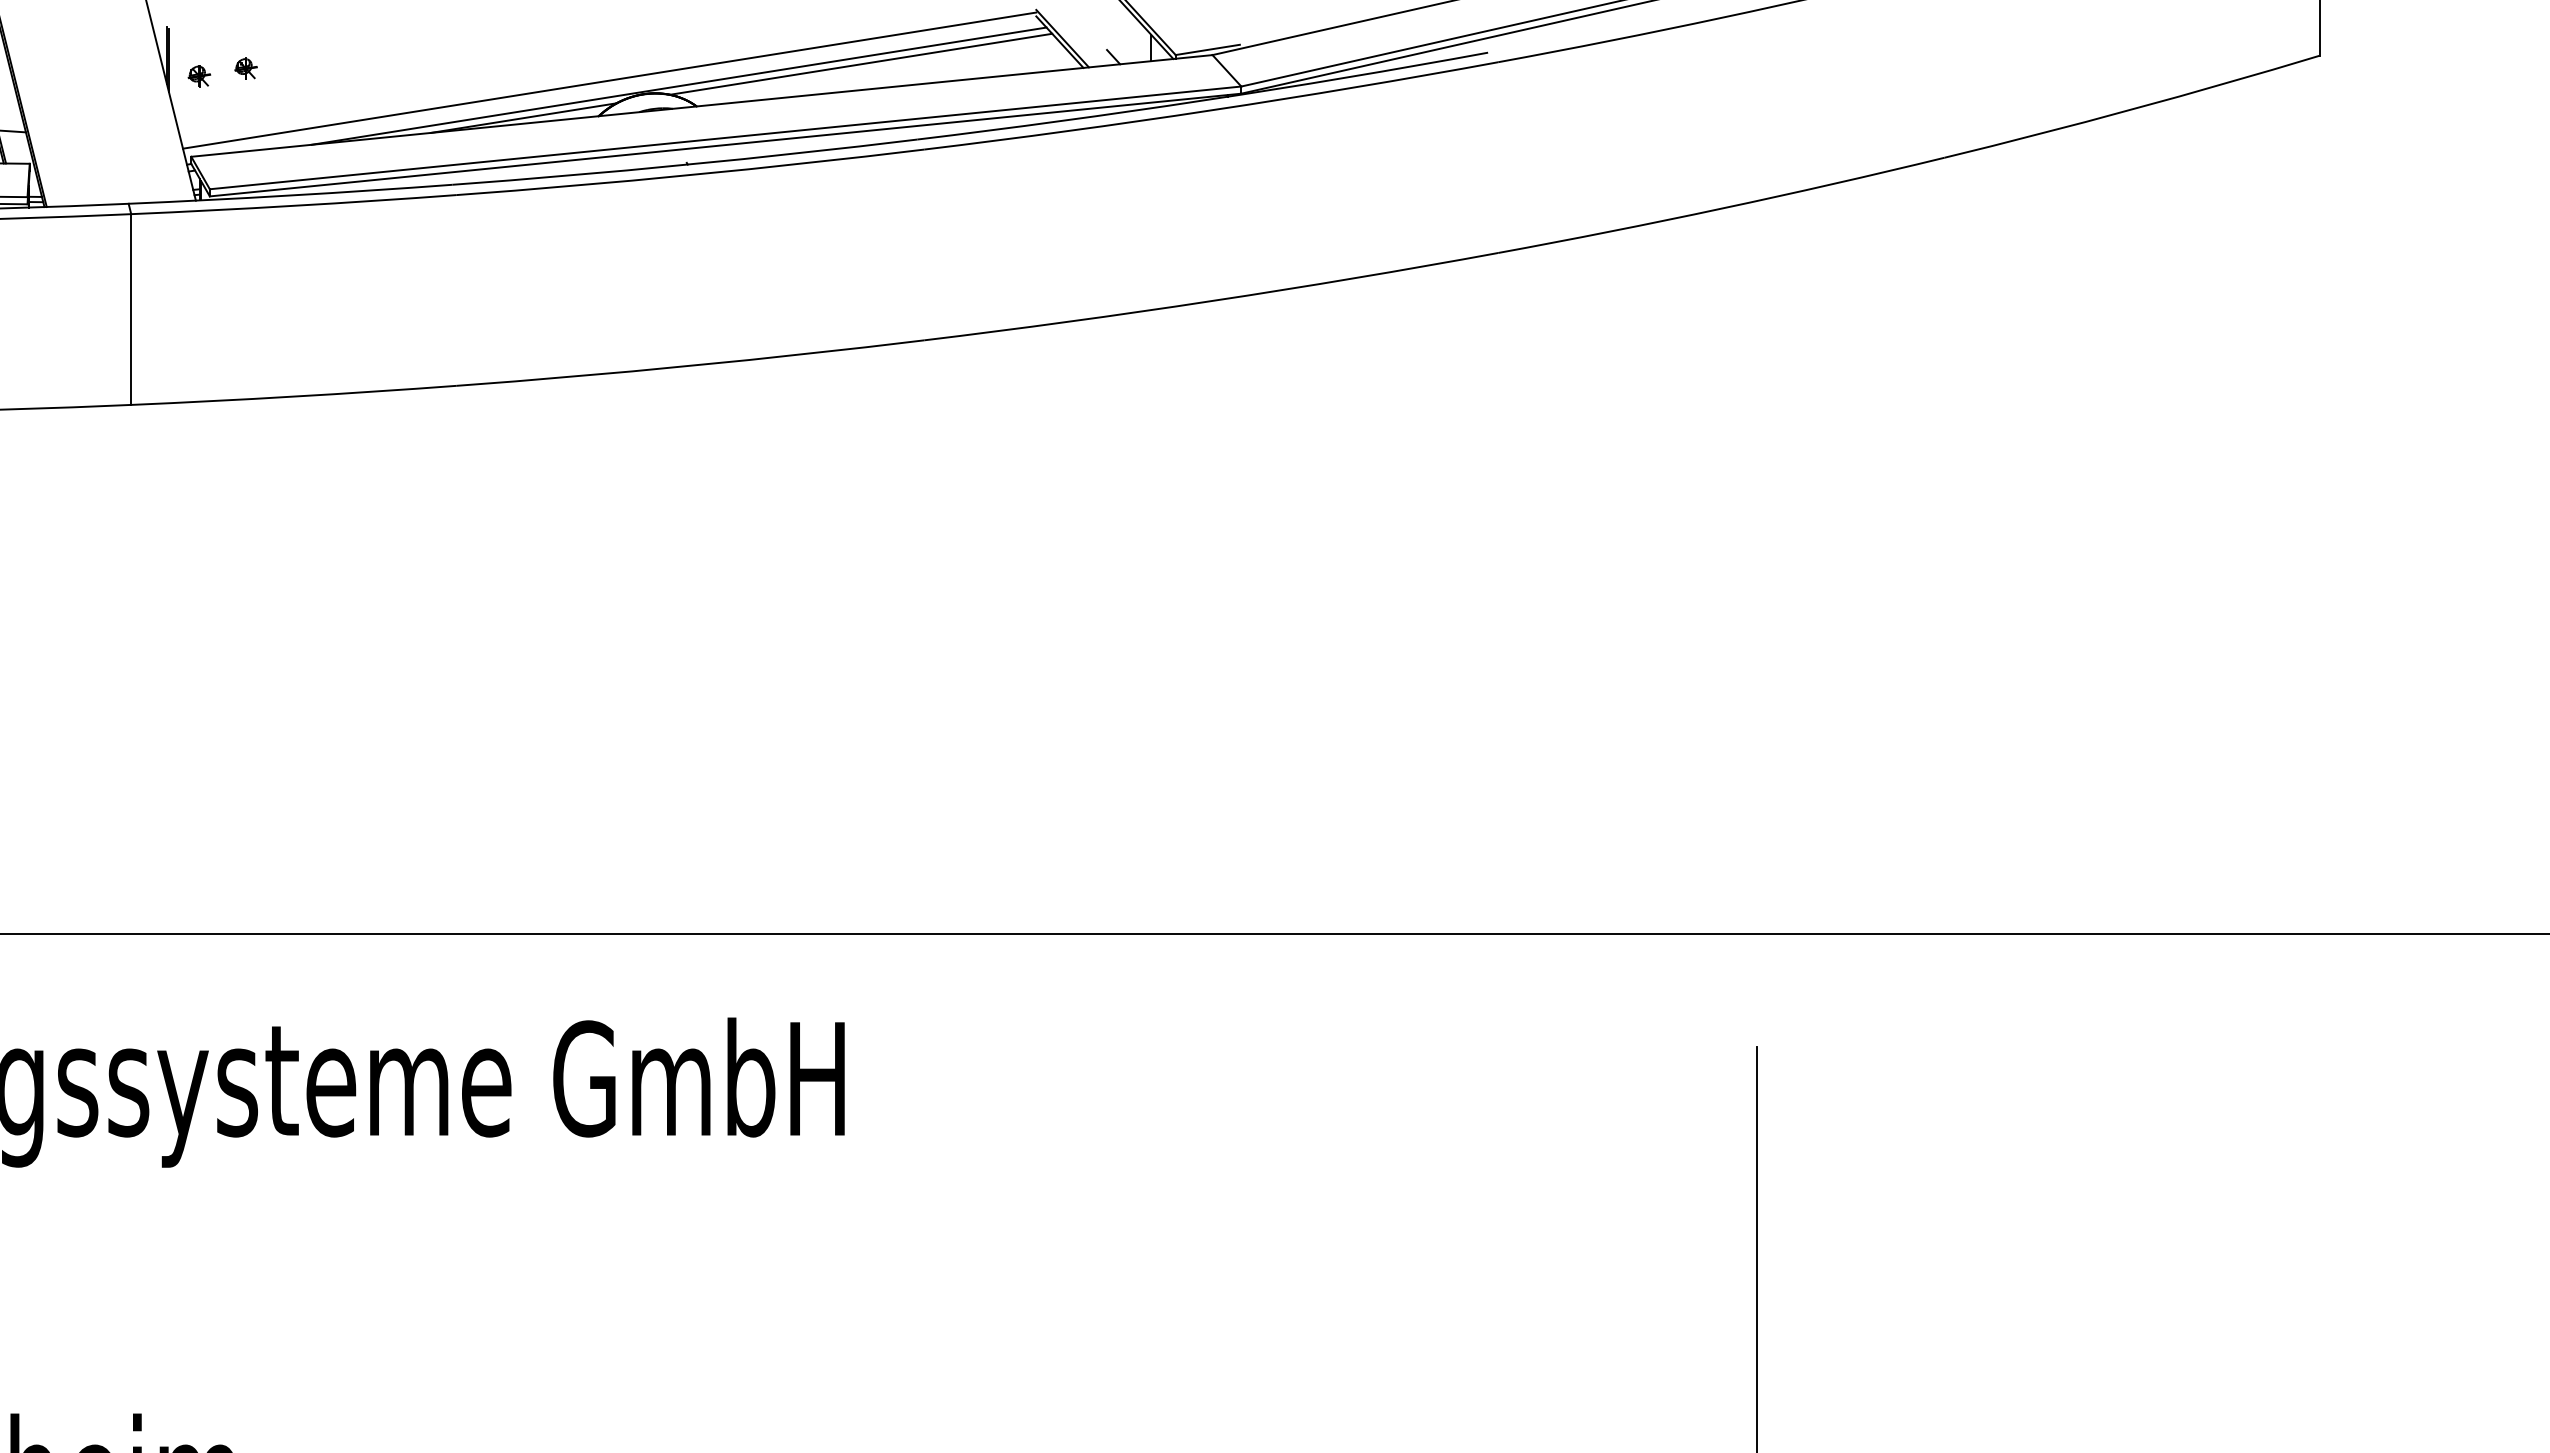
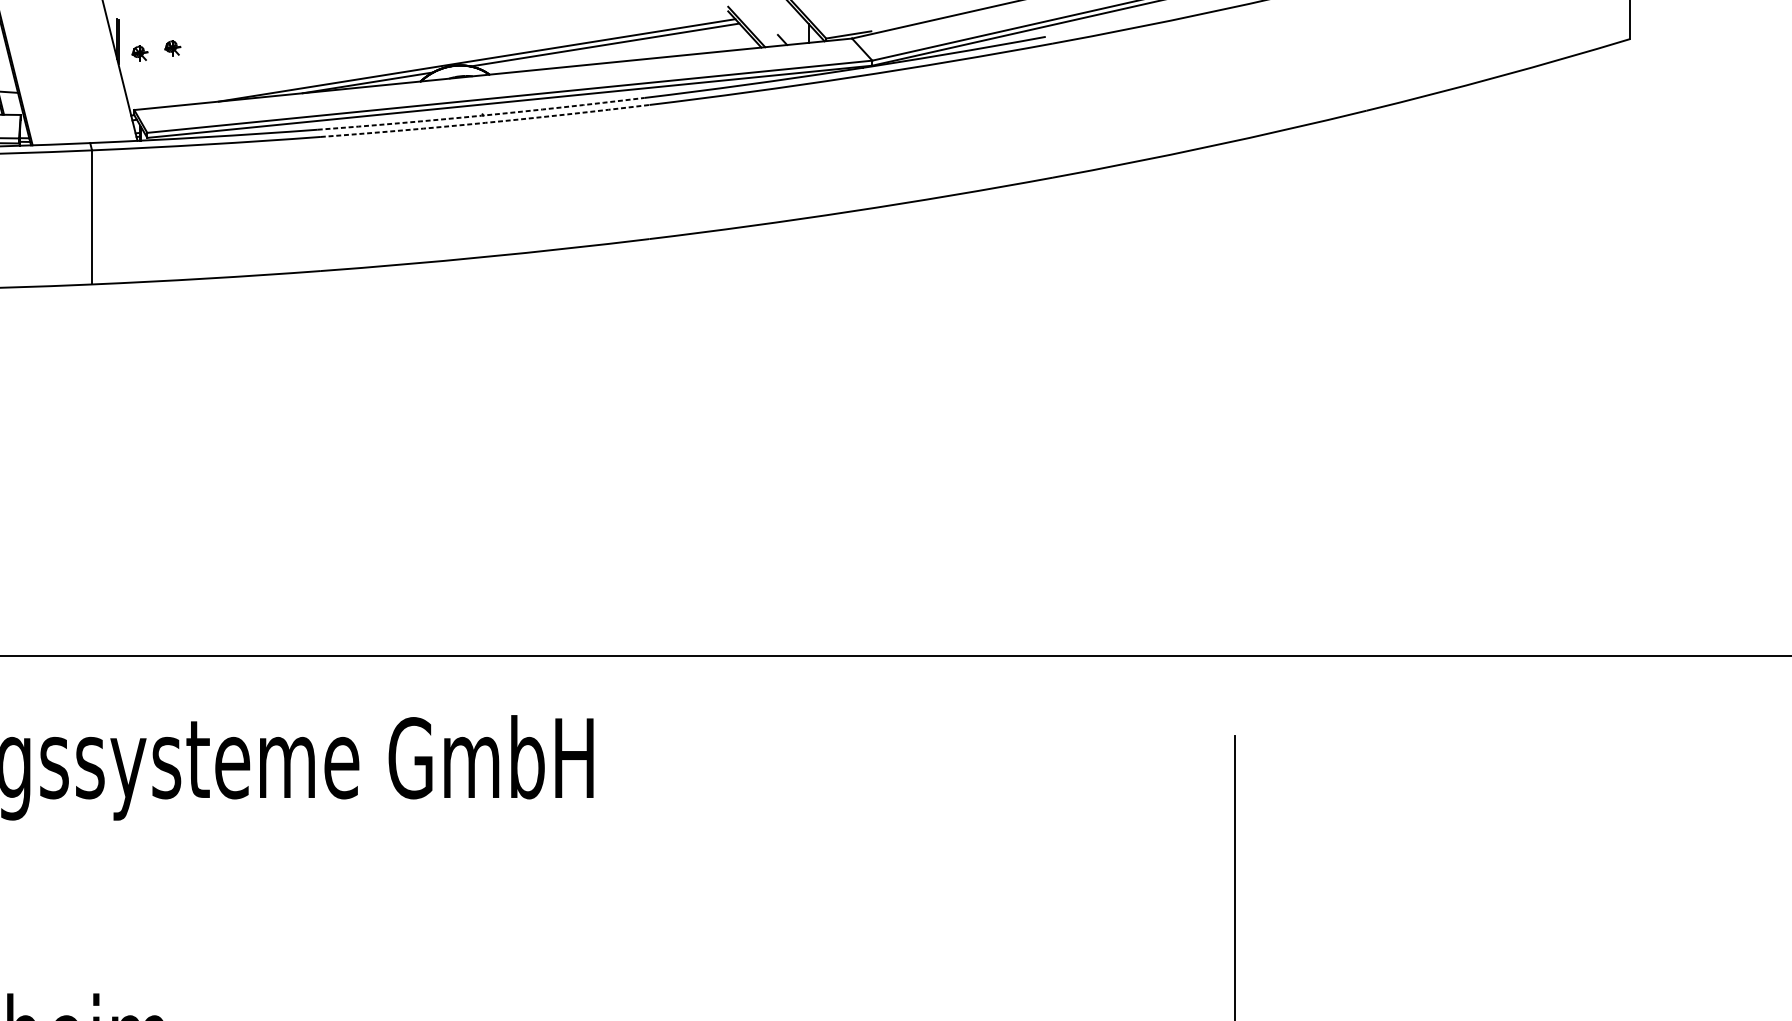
line: (609, 80) -> (428, 56), removed
arc: (685, 164) -> (481, 115), solid -> dashed
arc: (690, 175) -> (485, 123), solid -> dashed

